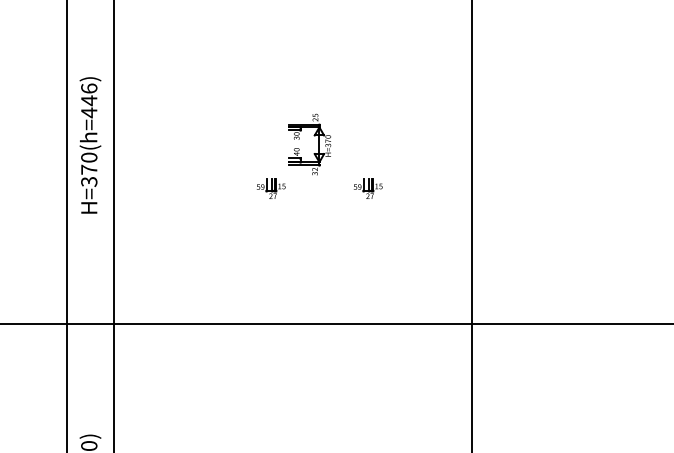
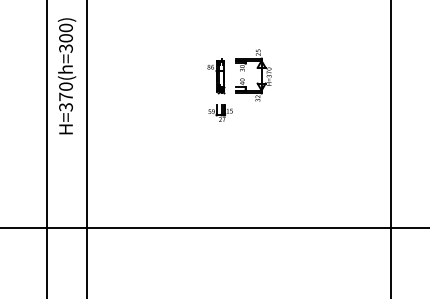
text: (89, 100) -> (66, 38), H=370(h=446) -> H=370(h=300)
part: (265, 145) -> (215, 76), added
part: (368, 188) -> (303, 112), removed

